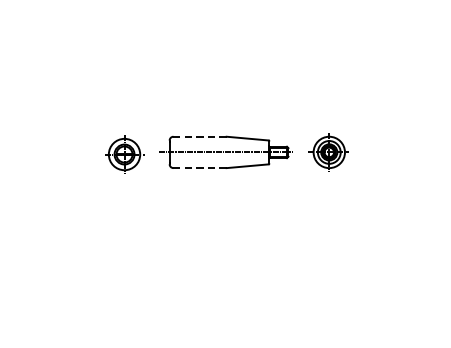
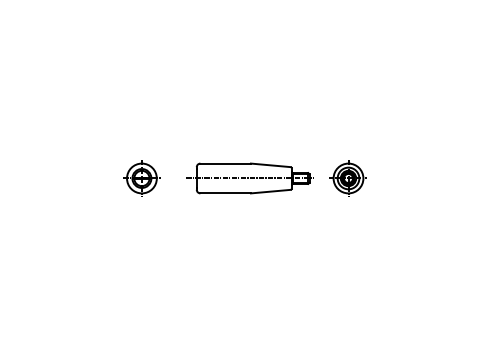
line: (199, 136) -> (225, 163), dashed -> solid
part: (124, 154) -> (141, 178), moved
line: (199, 168) -> (225, 193), dashed -> solid

